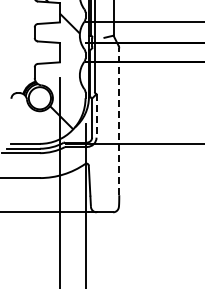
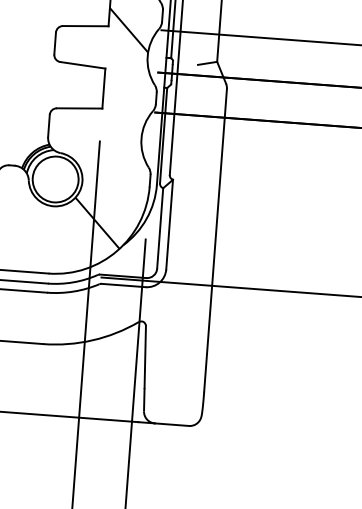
line: (96, 115) -> (169, 223), dashed -> solid
line: (119, 121) -> (216, 239), dashed -> solid

